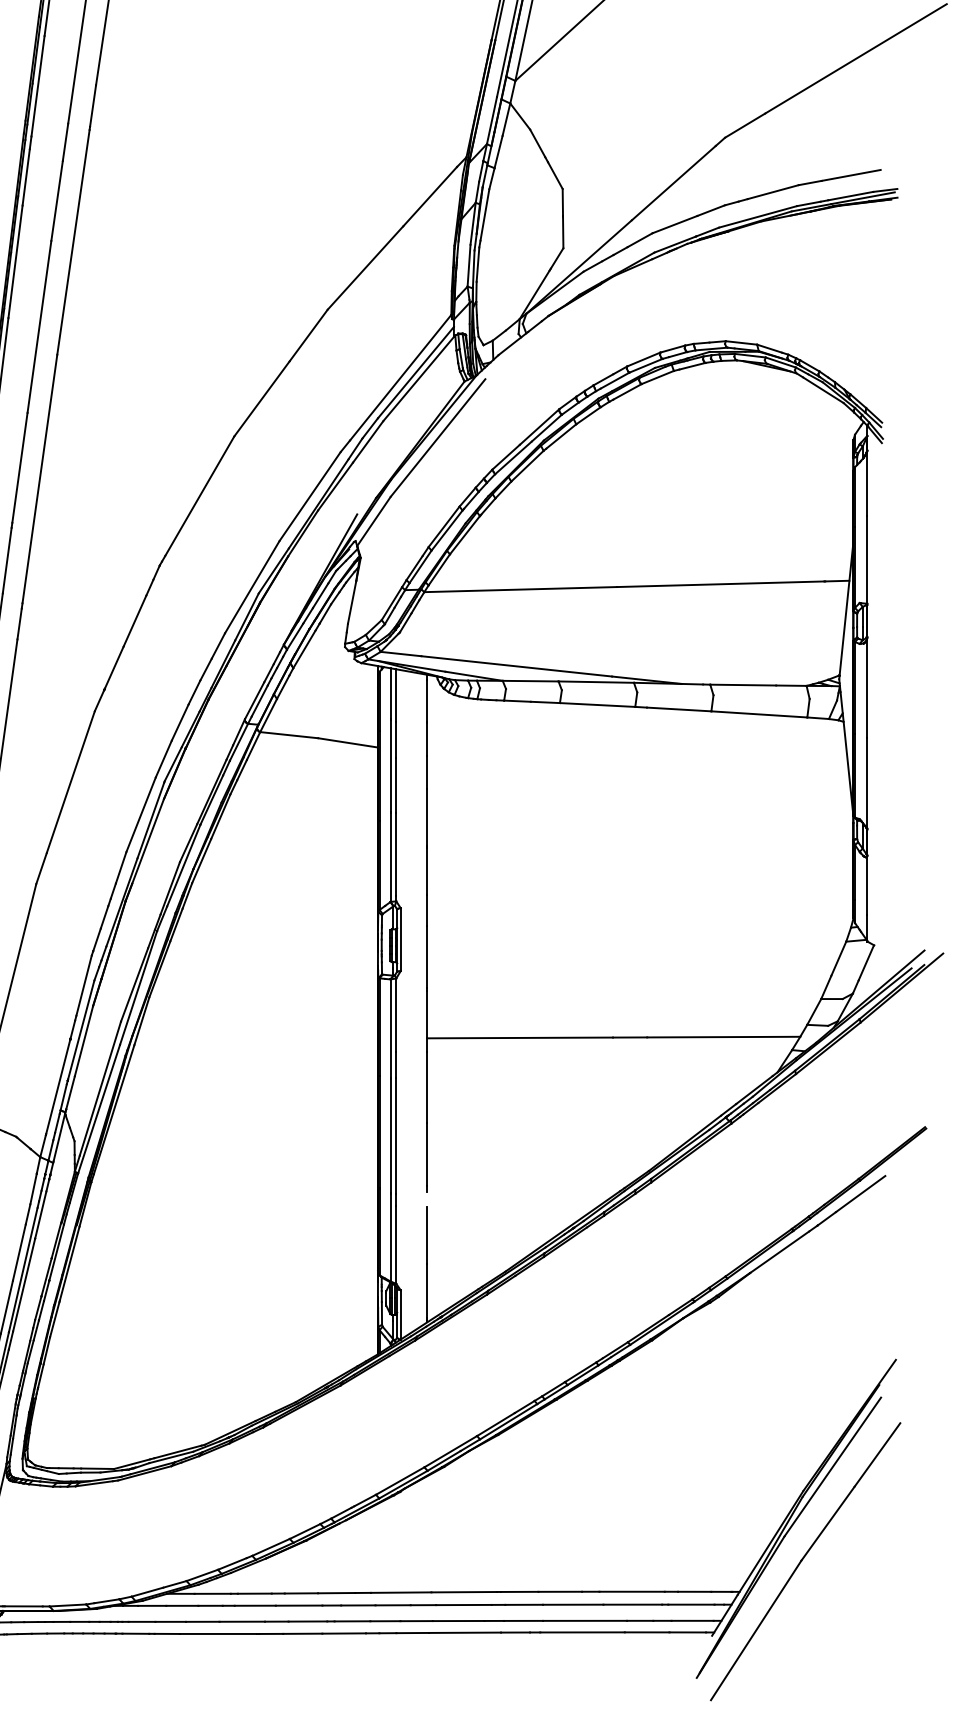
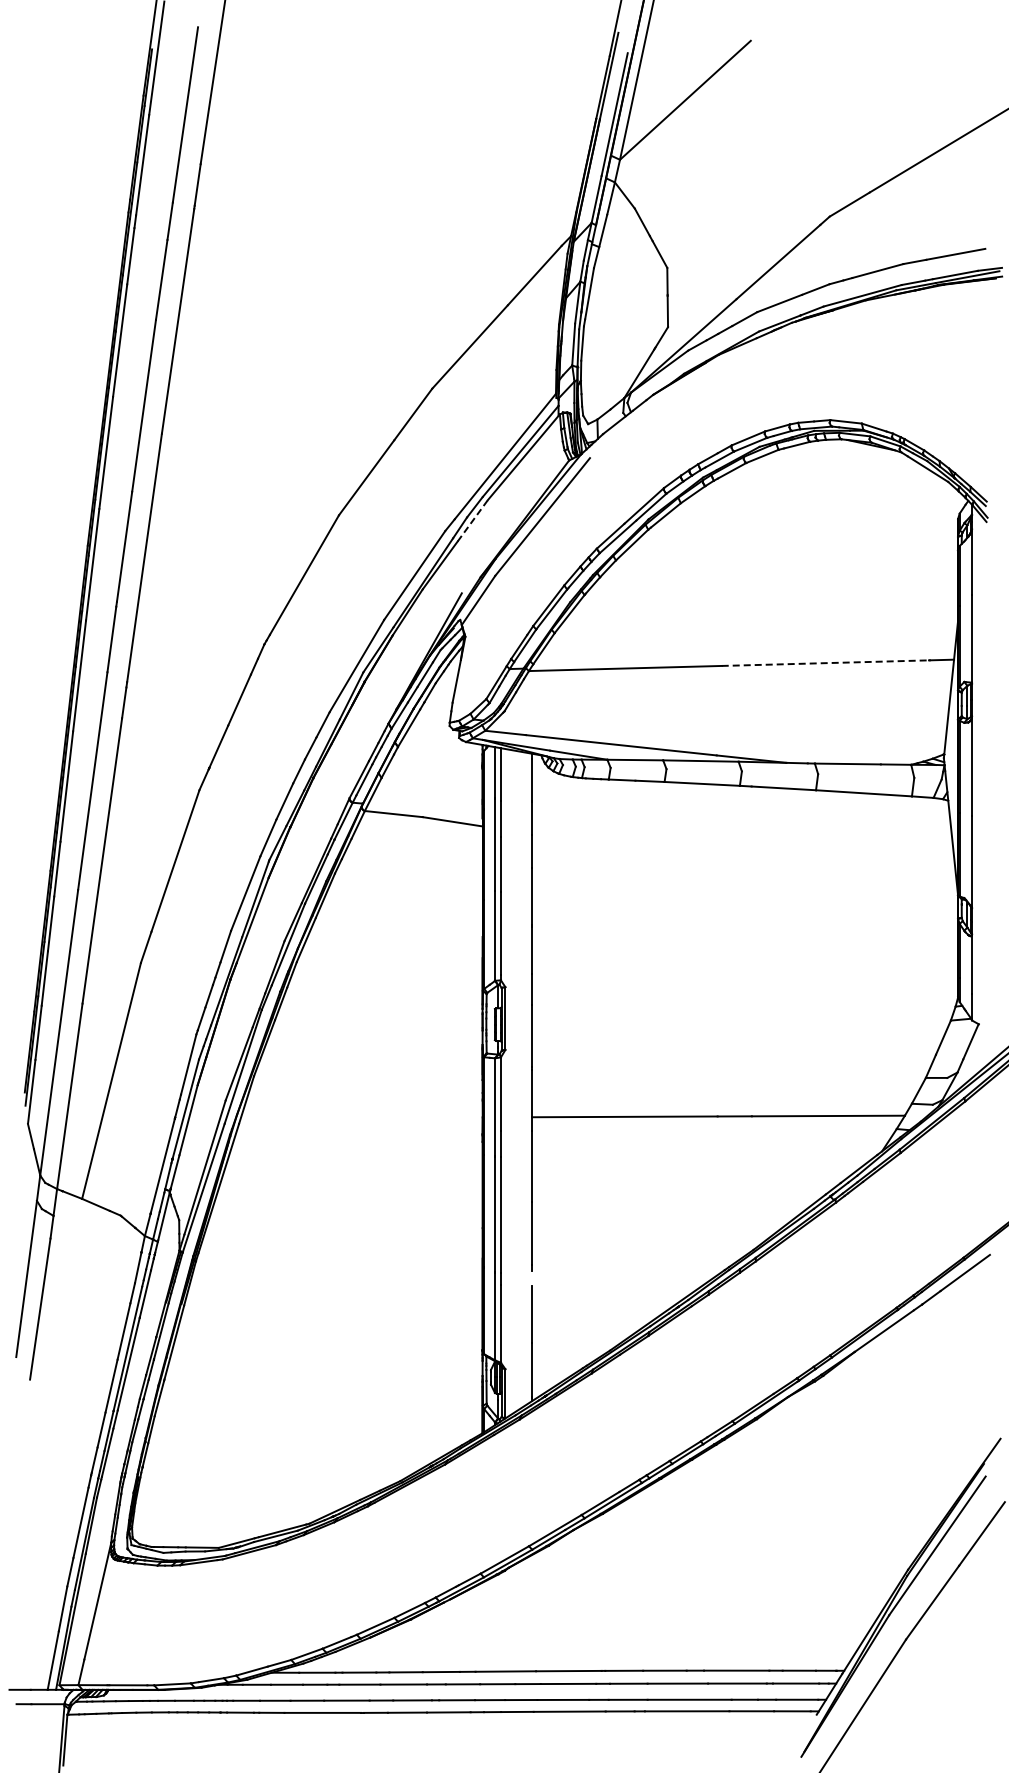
line: (367, 441) -> (472, 520), solid -> dashed
line: (720, 584) -> (825, 663), solid -> dashed

